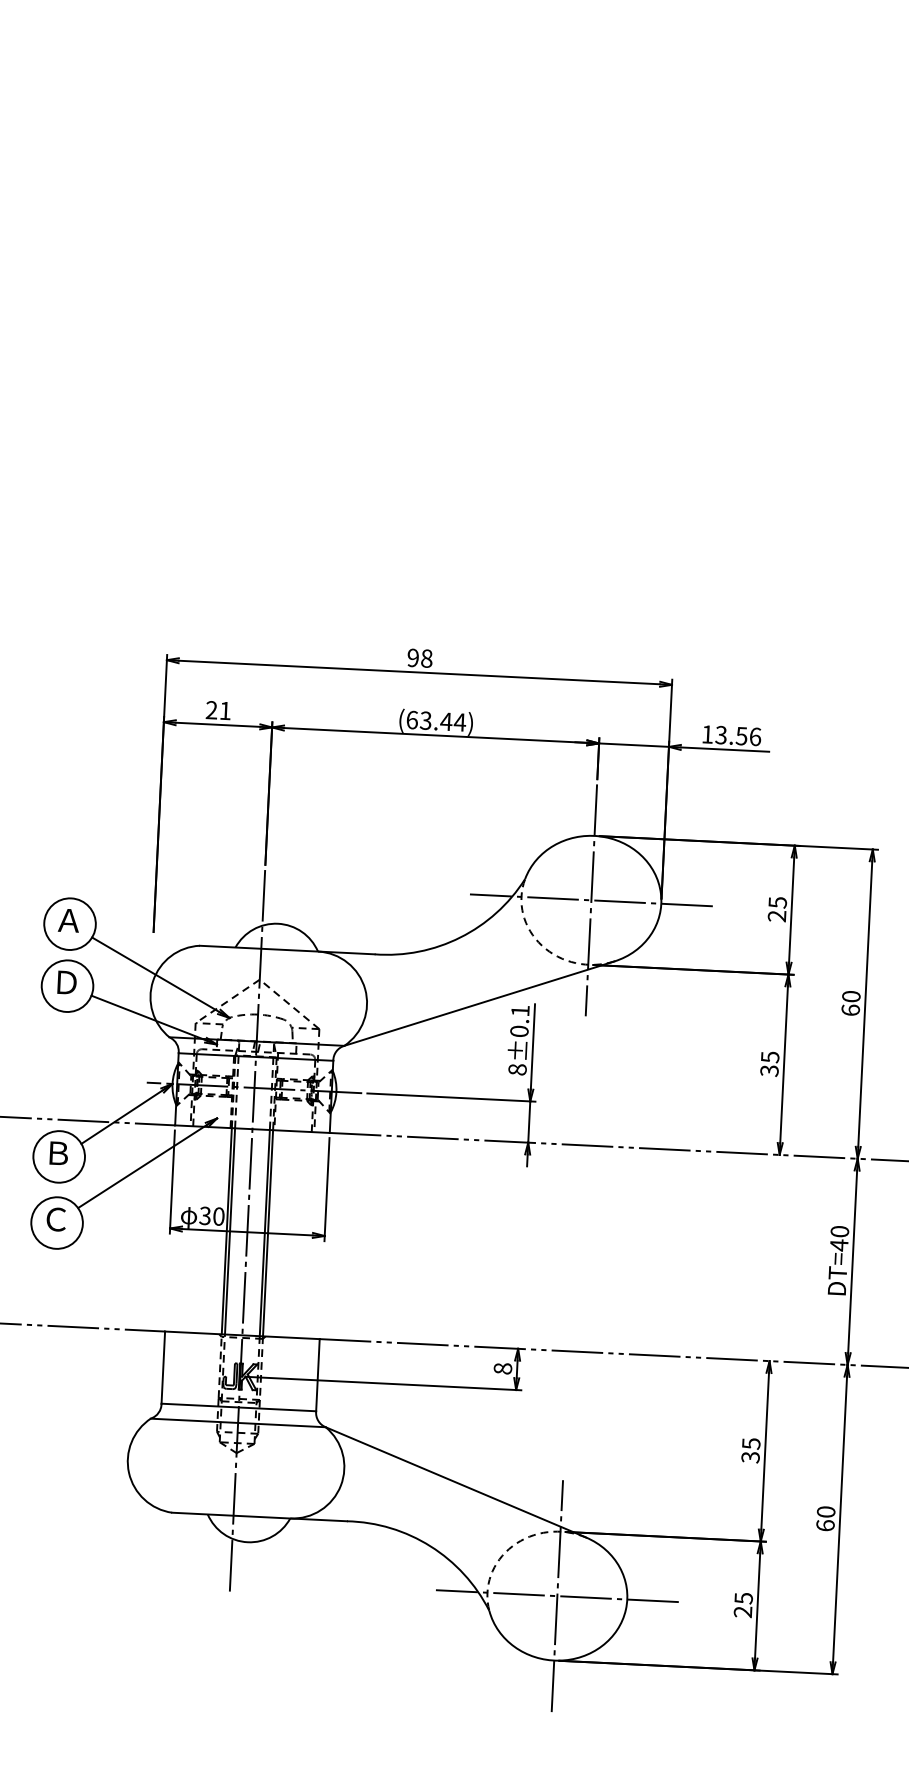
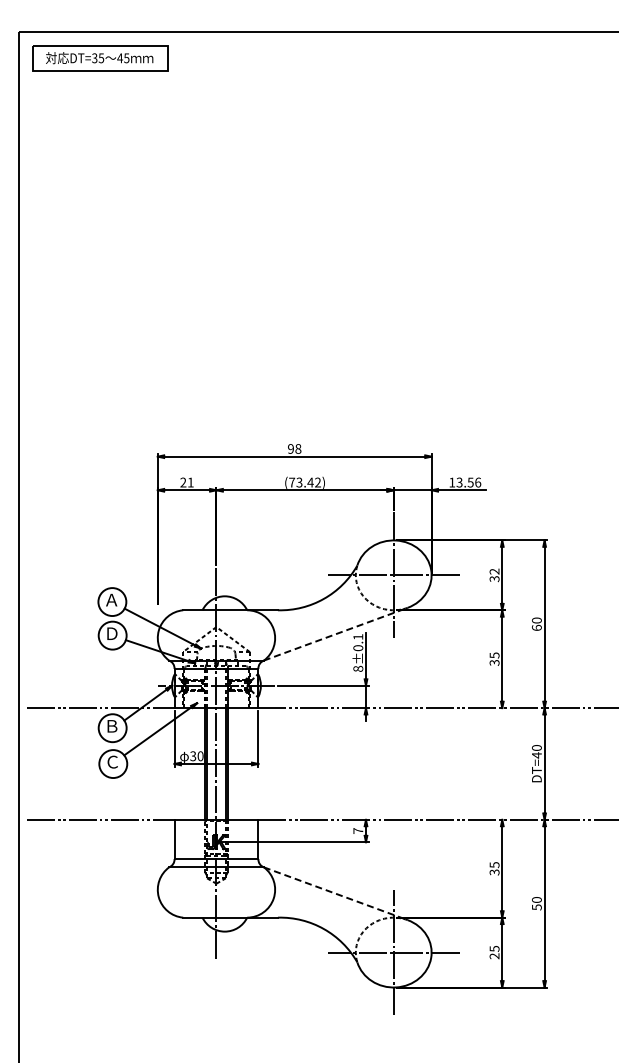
text: (437, 721) -> (305, 482), (63.44) -> (73.42)
text: (777, 909) -> (494, 575), 25 -> 32
line: (478, 1004) -> (335, 634), solid -> dashed
text: (503, 1367) -> (358, 830), 8 -> 7
line: (455, 1481) -> (335, 893), solid -> dashed
text: (824, 1525) -> (536, 907), 60 -> 50

